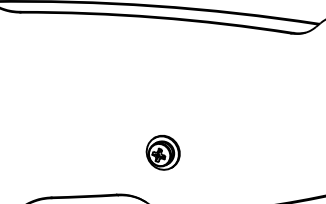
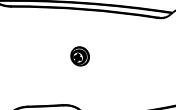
part: (162, 152) -> (79, 56), moved

